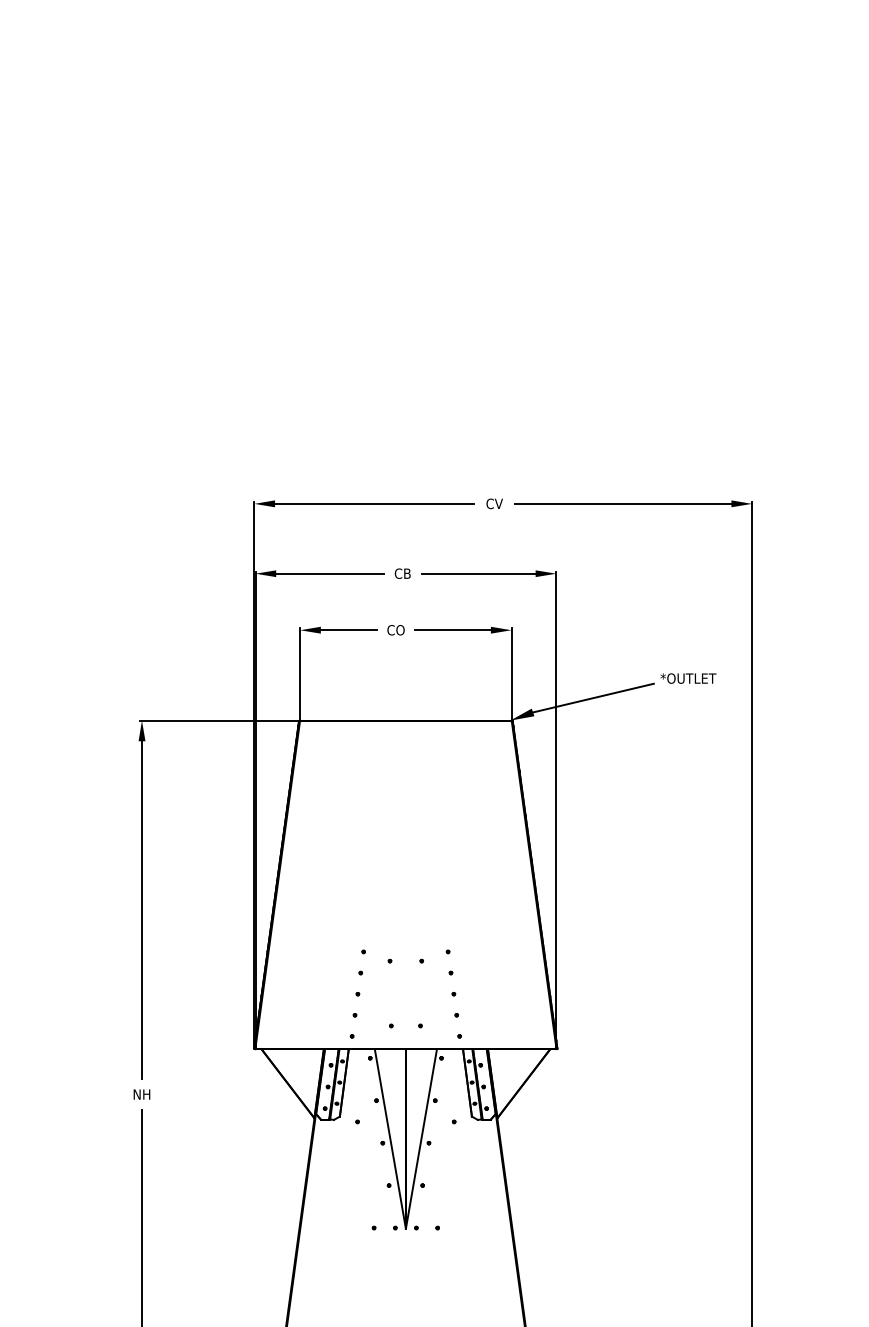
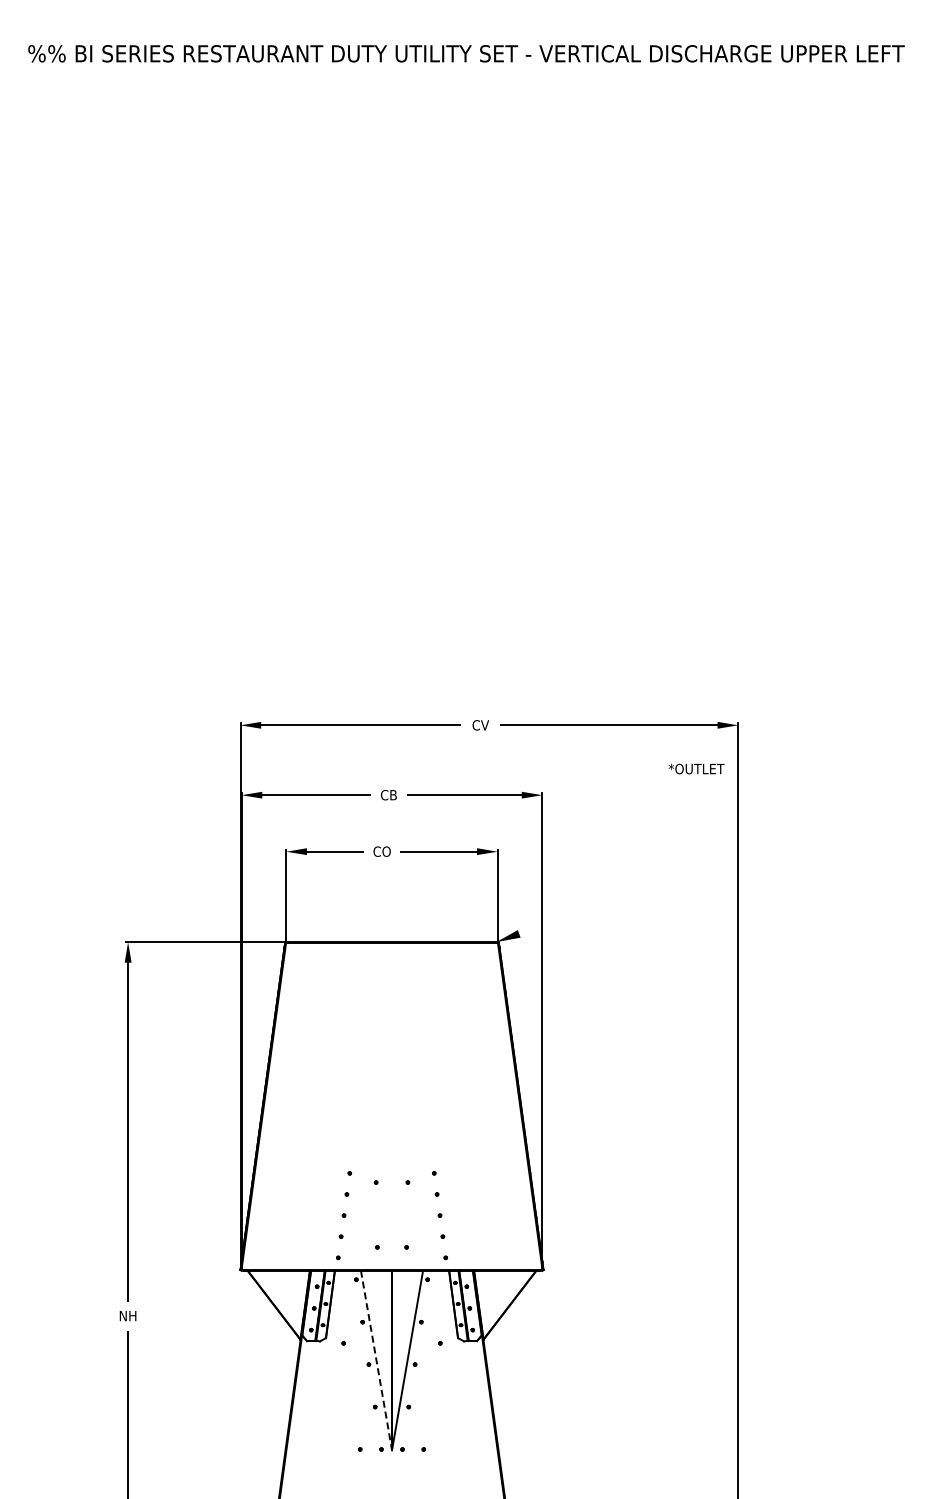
text: (688, 678) -> (696, 768), moved
line: (593, 698) -> (579, 919), removed
line: (390, 1140) -> (376, 1361), solid -> dashed

